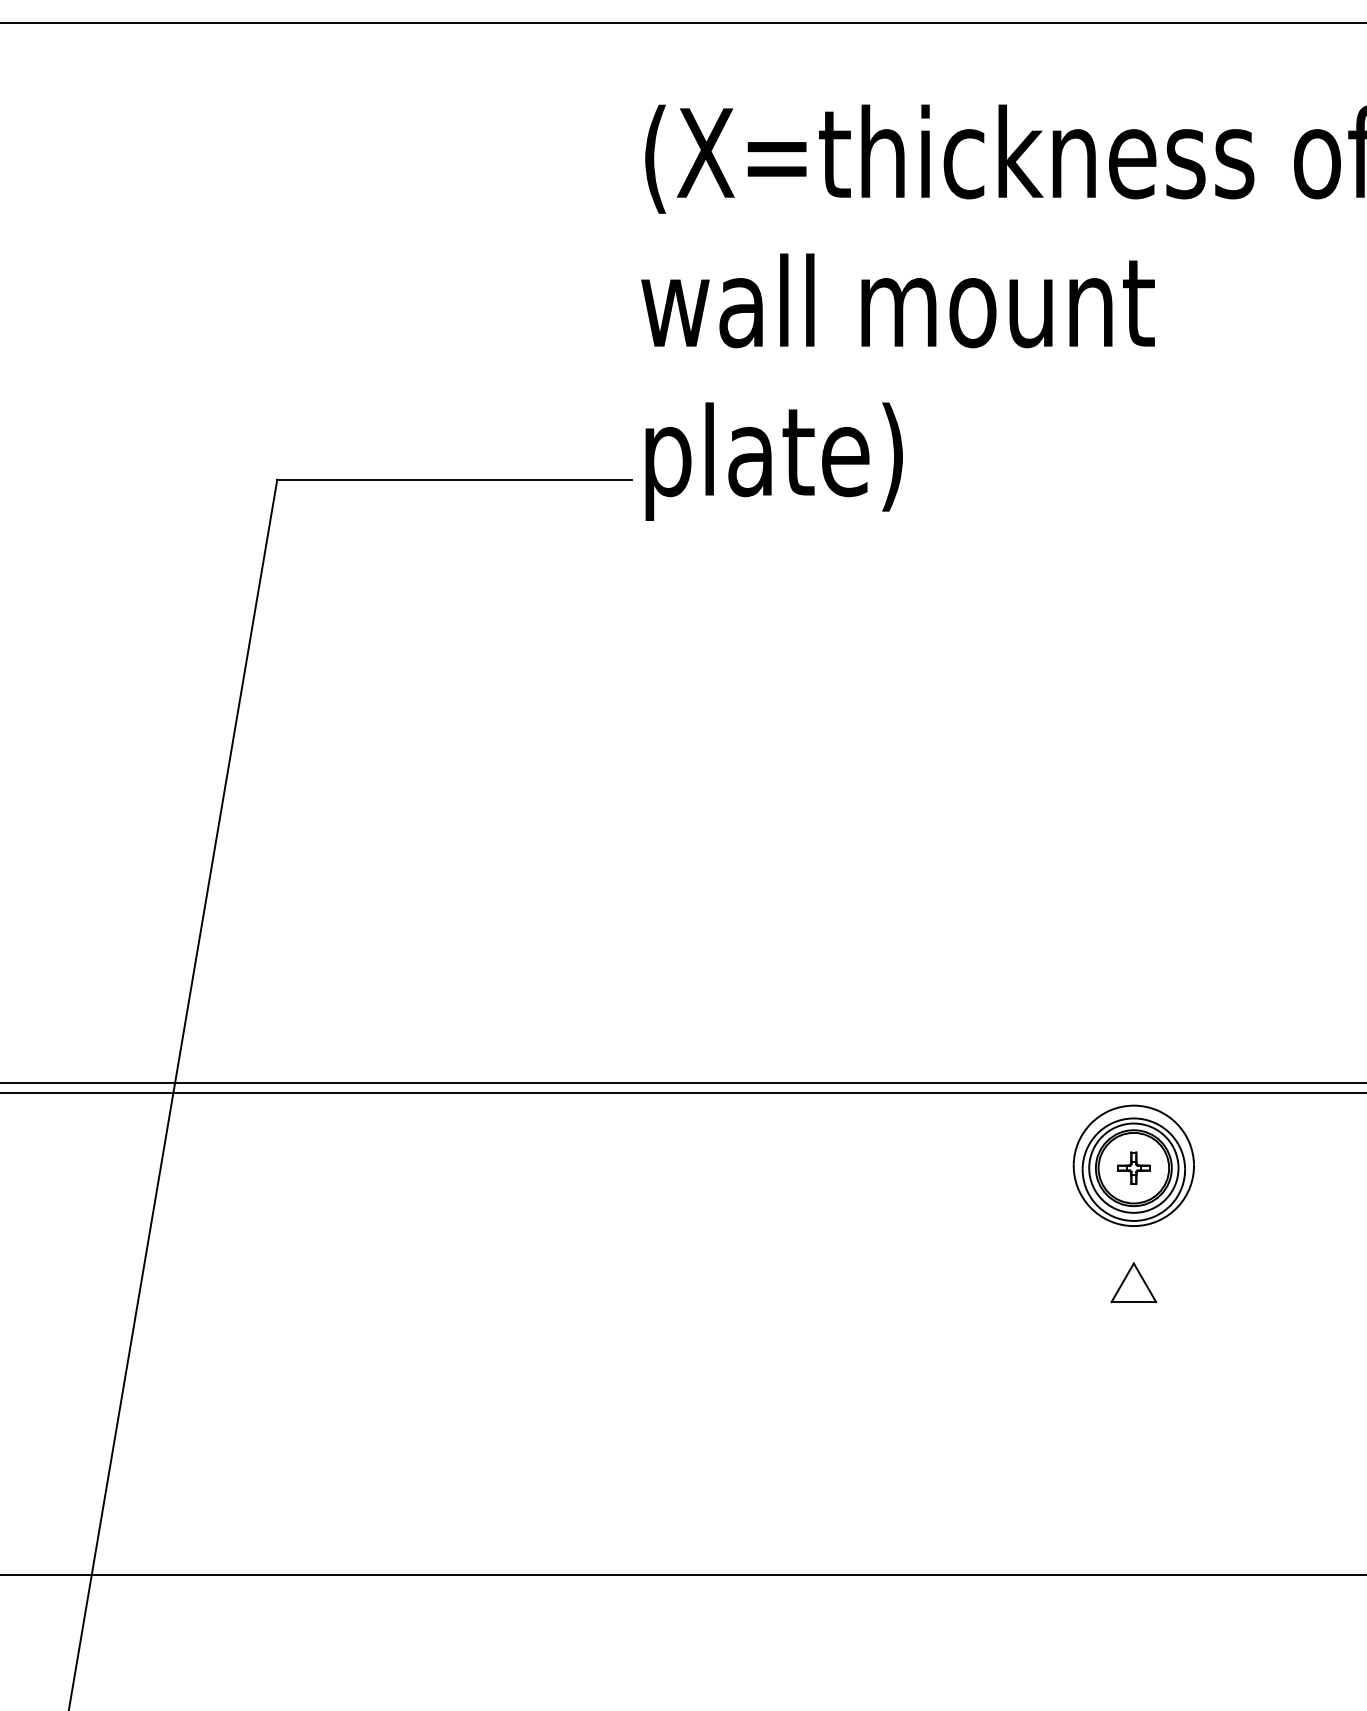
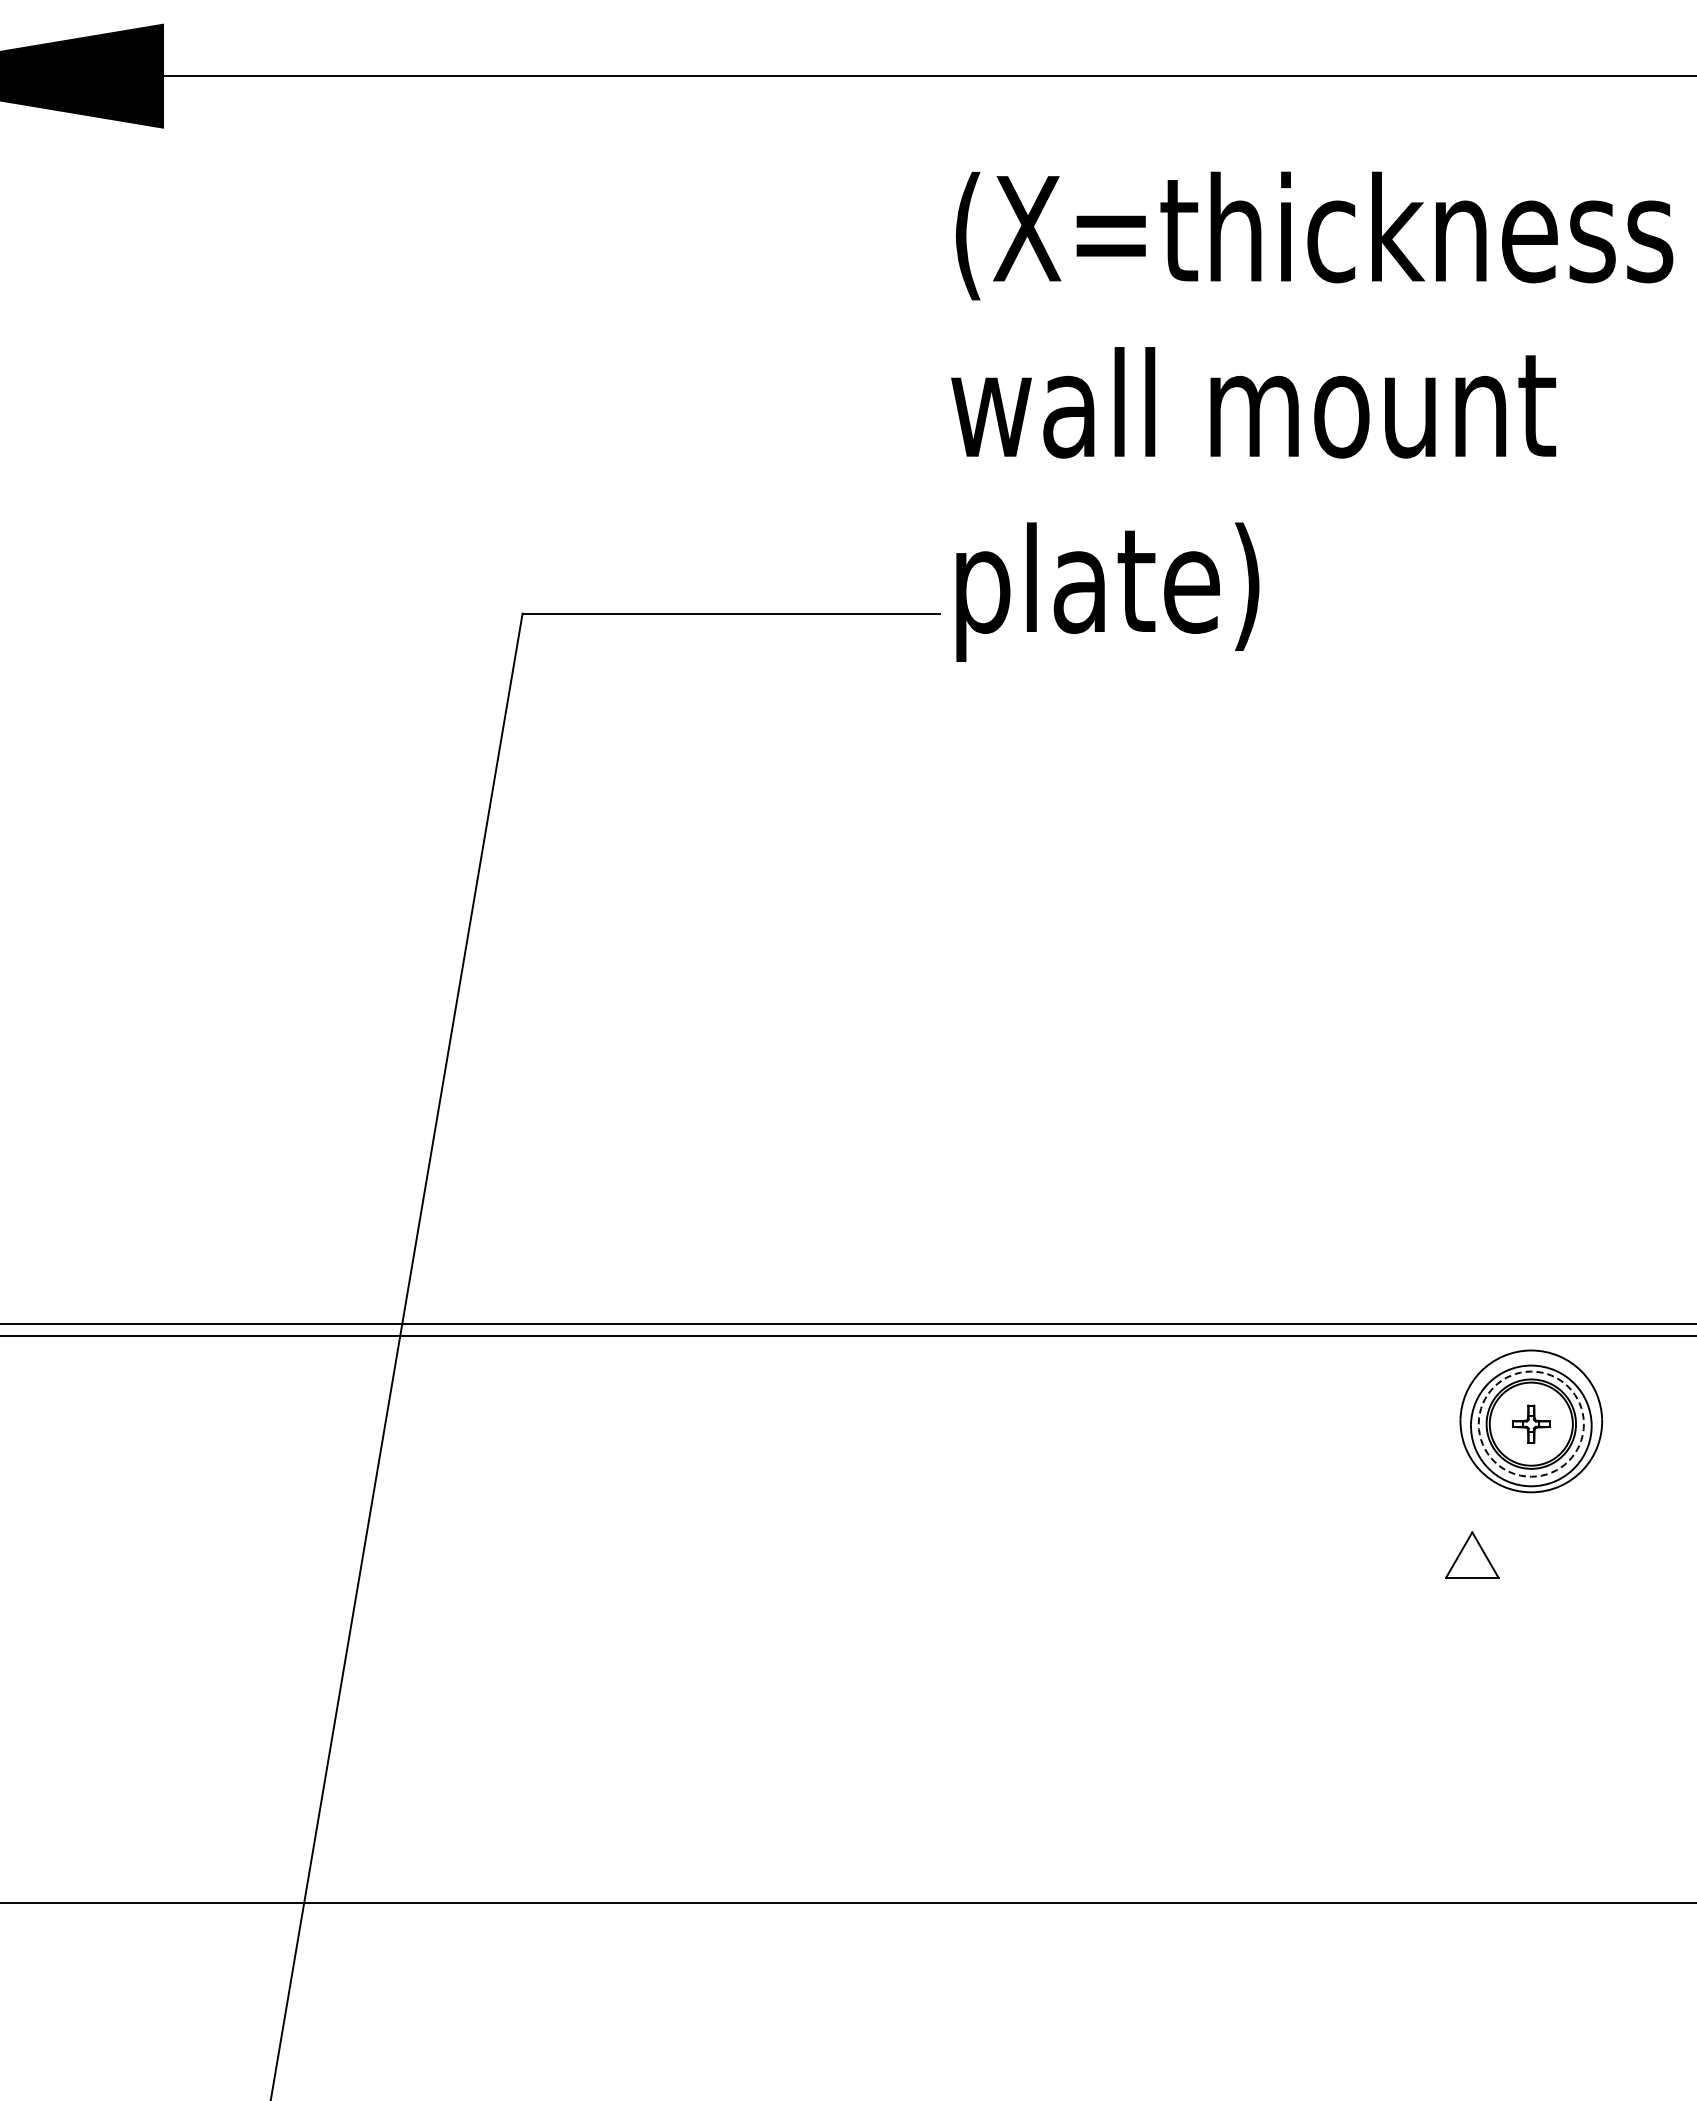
circle: (1133, 1167) -> (1530, 1423), solid -> dashed
part: (1134, 1282) -> (1472, 1554), moved

